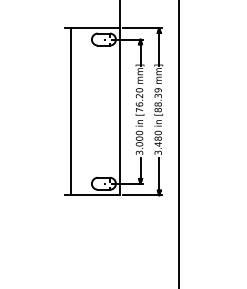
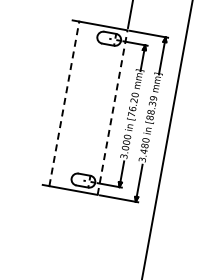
line: (71, 111) -> (64, 103), solid -> dashed
line: (120, 111) -> (112, 112), solid -> dashed

